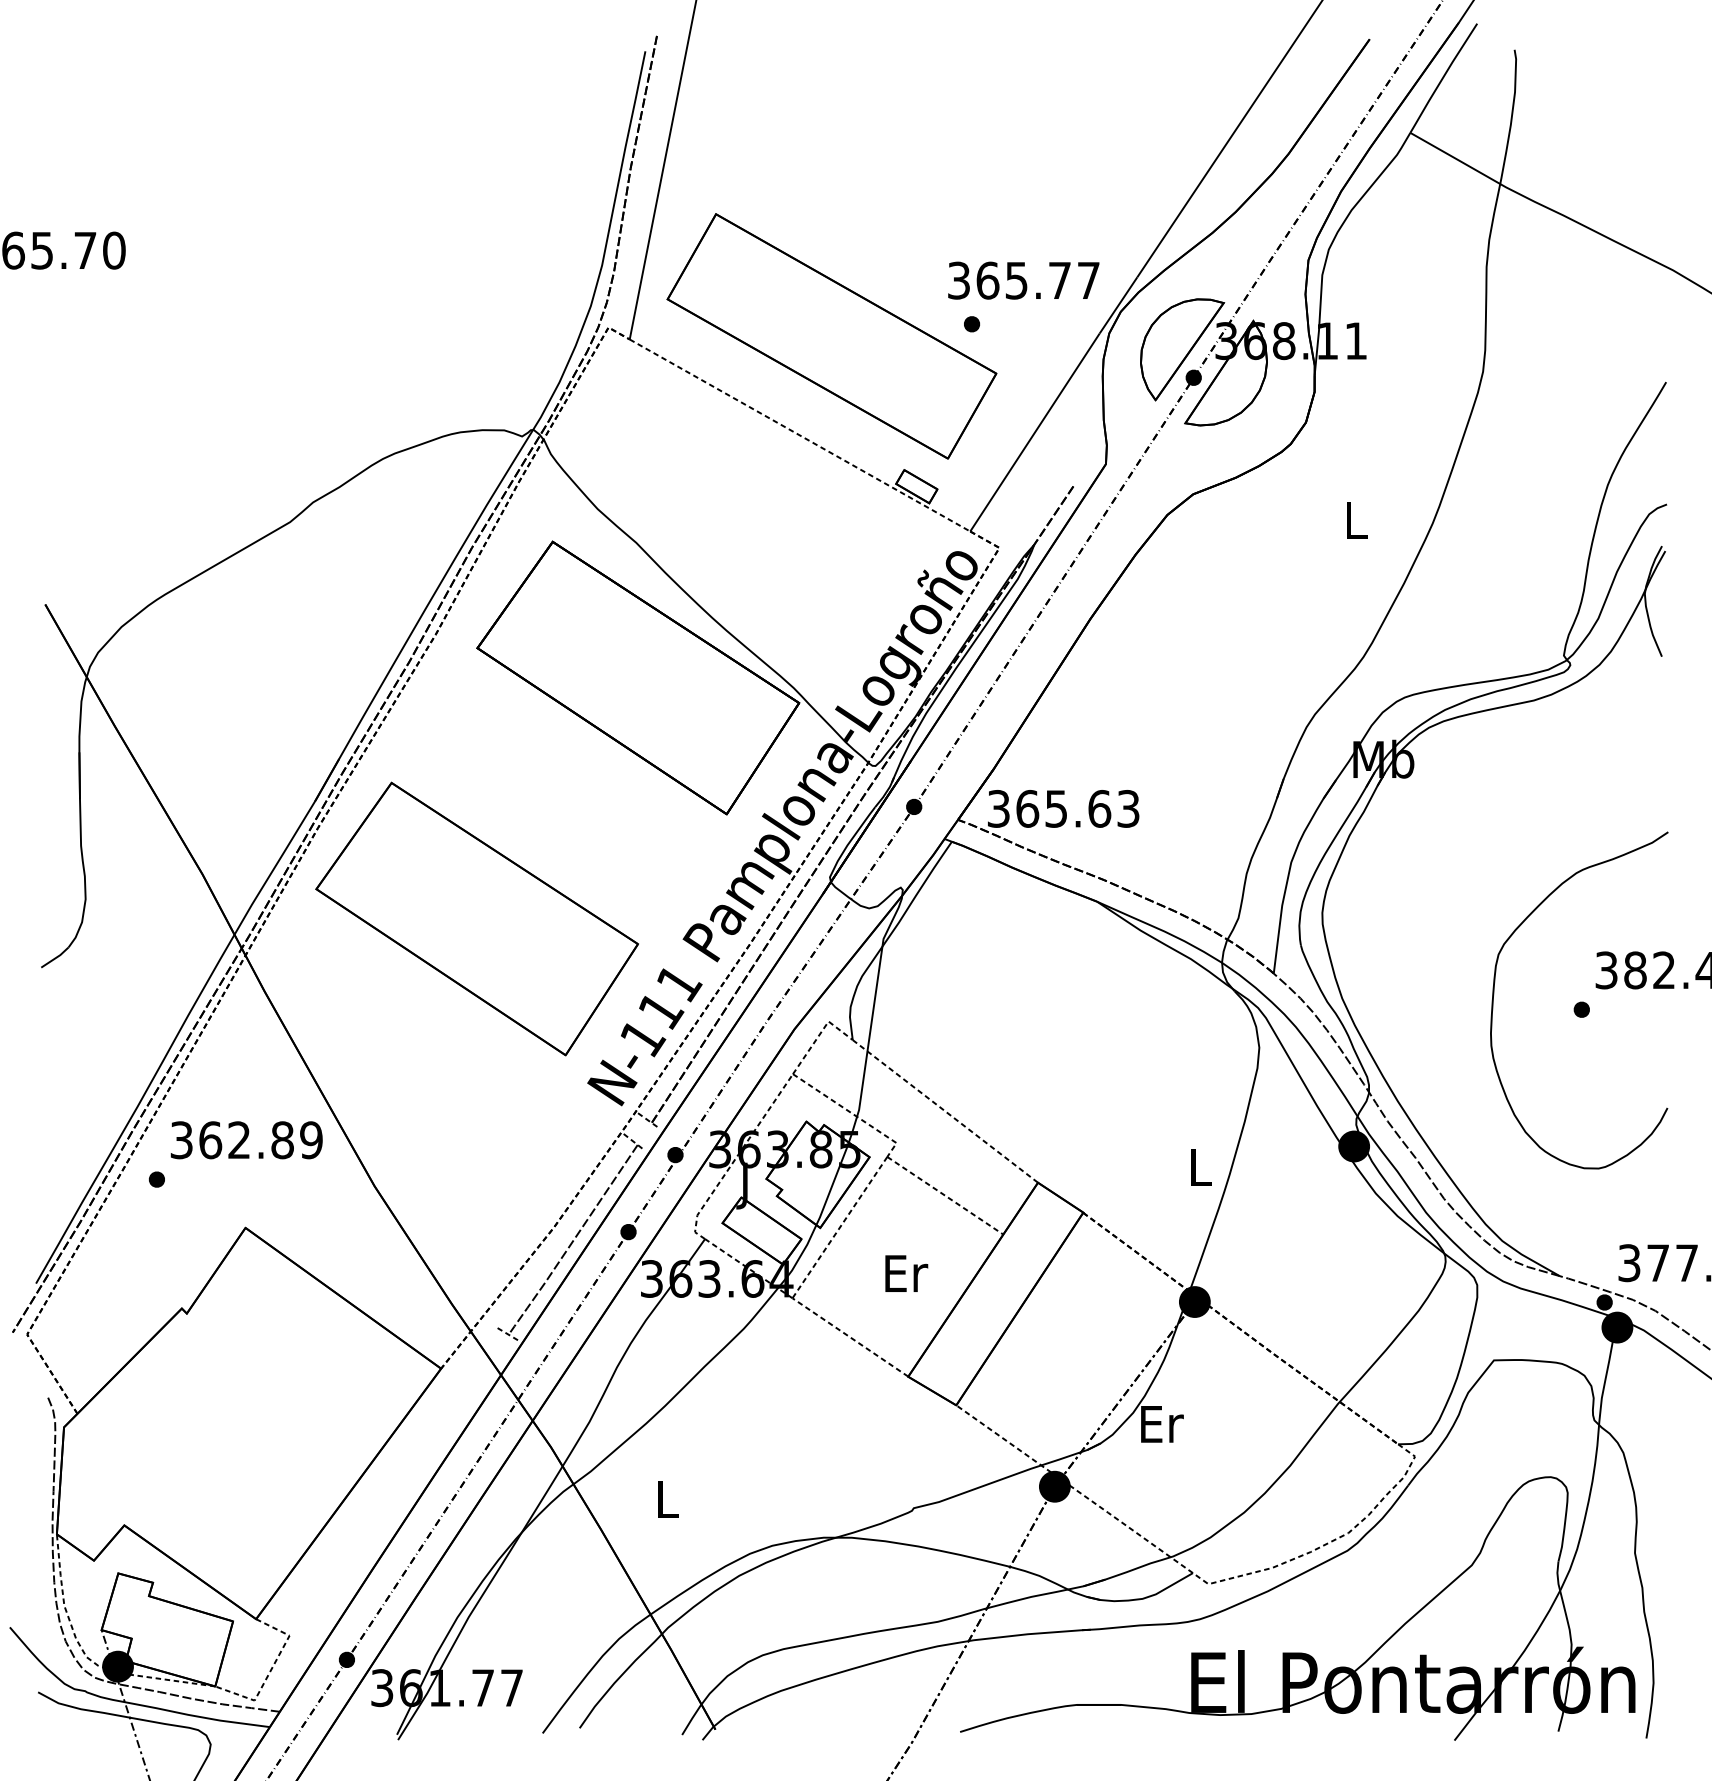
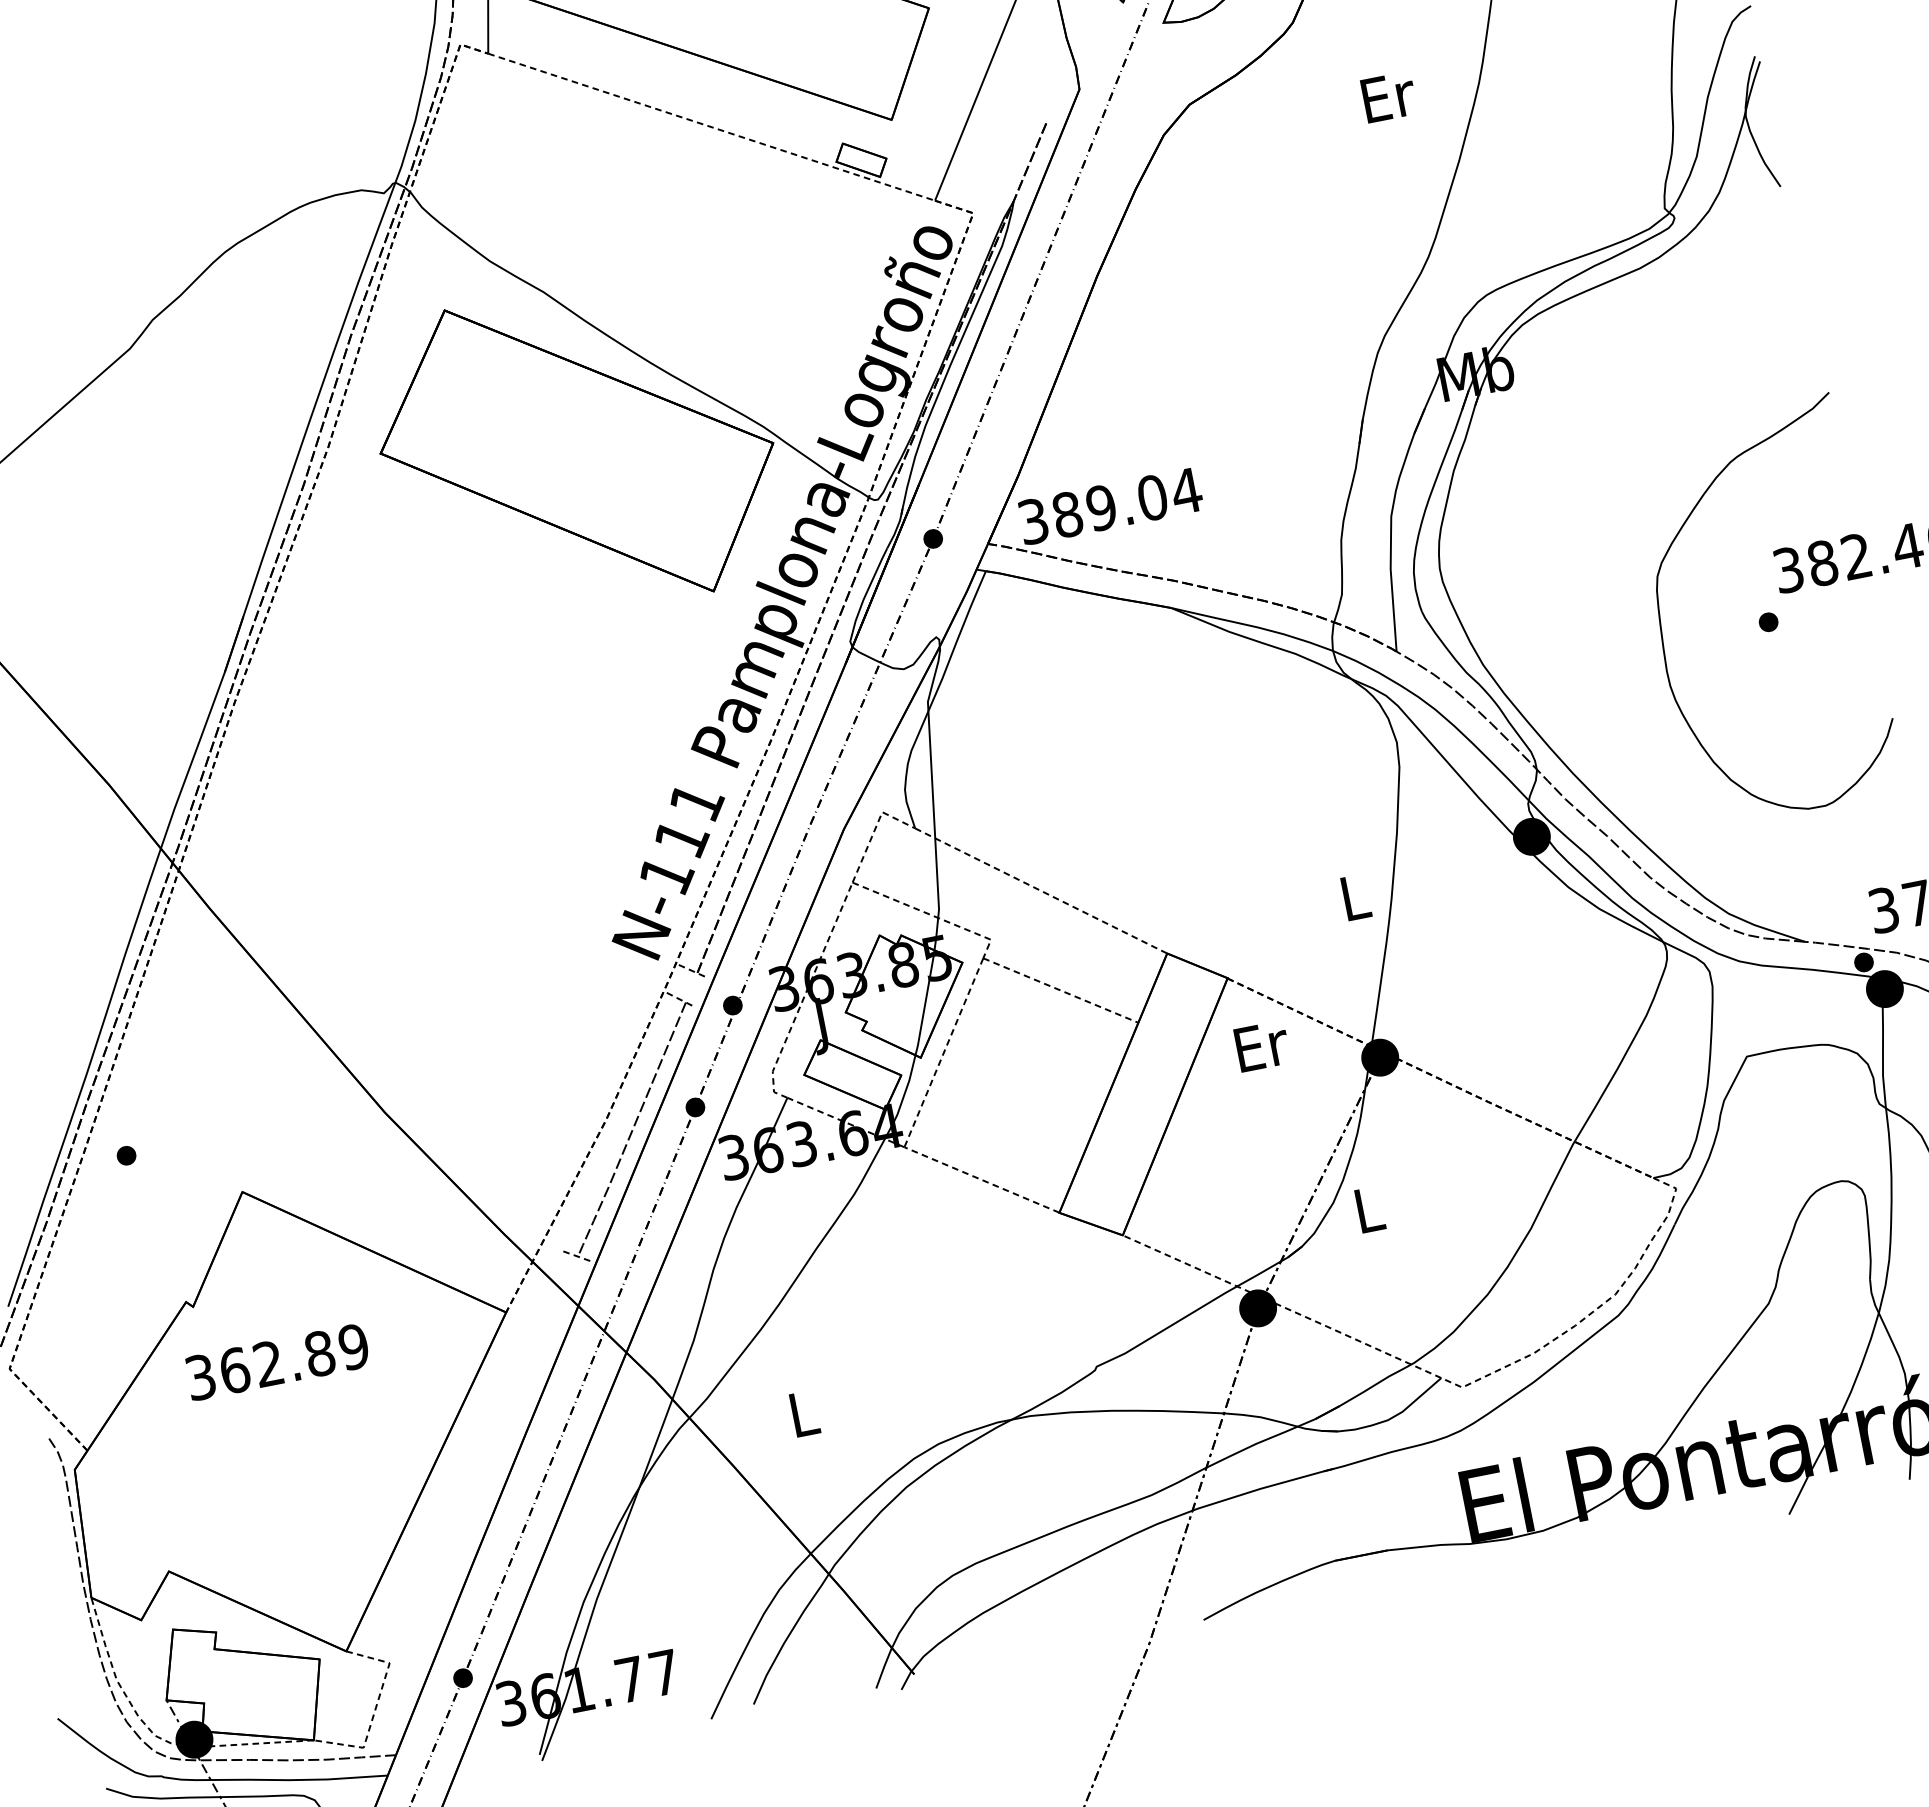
text: (1357, 520) -> (1389, 97), L -> Er
text: (1078, 808) -> (1127, 502), 365.63 -> 389.04
part: (476, 918) -> (442, 772), removed
text: (246, 1140) -> (277, 1362), moved
text: (906, 1273) -> (1262, 1046), moved
text: (1162, 1424) -> (1370, 1209), Er -> L

